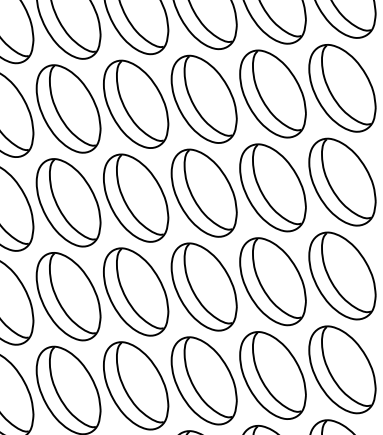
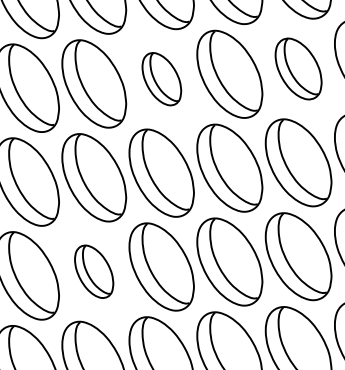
part: (272, 93) -> (298, 68), size x0.7
part: (136, 103) -> (162, 78), size x0.6
part: (68, 296) -> (94, 271), size x0.6

